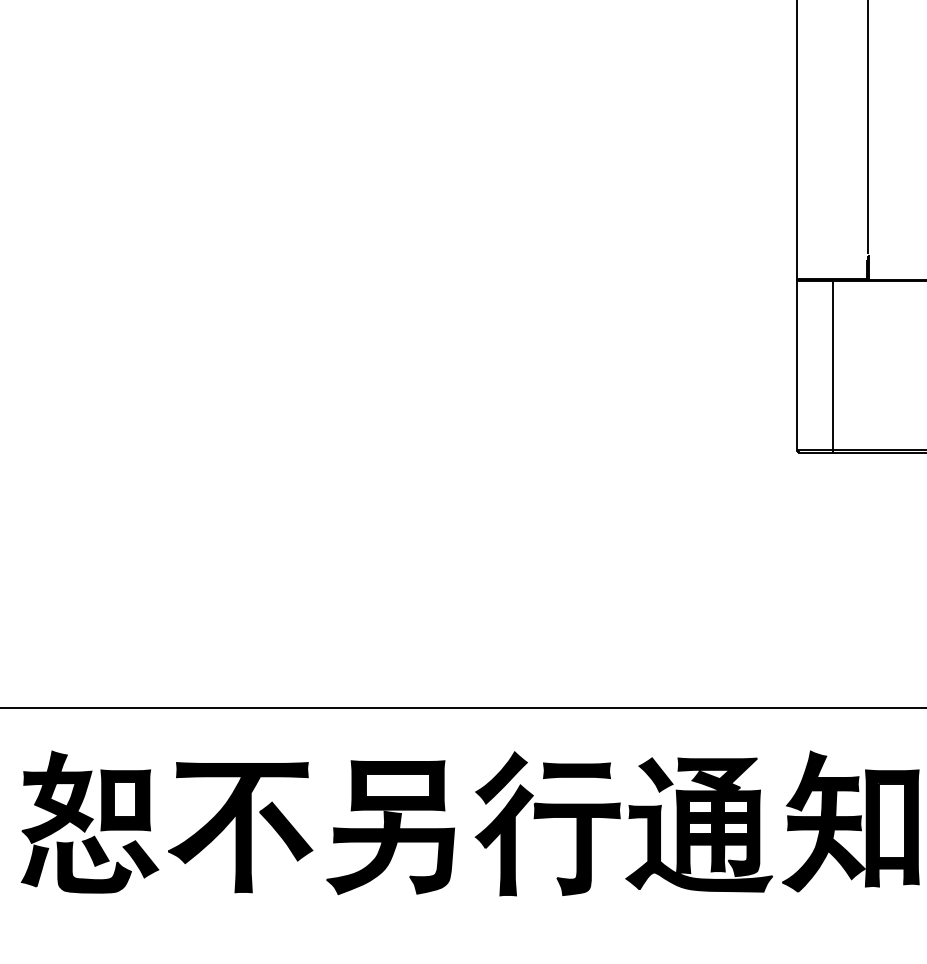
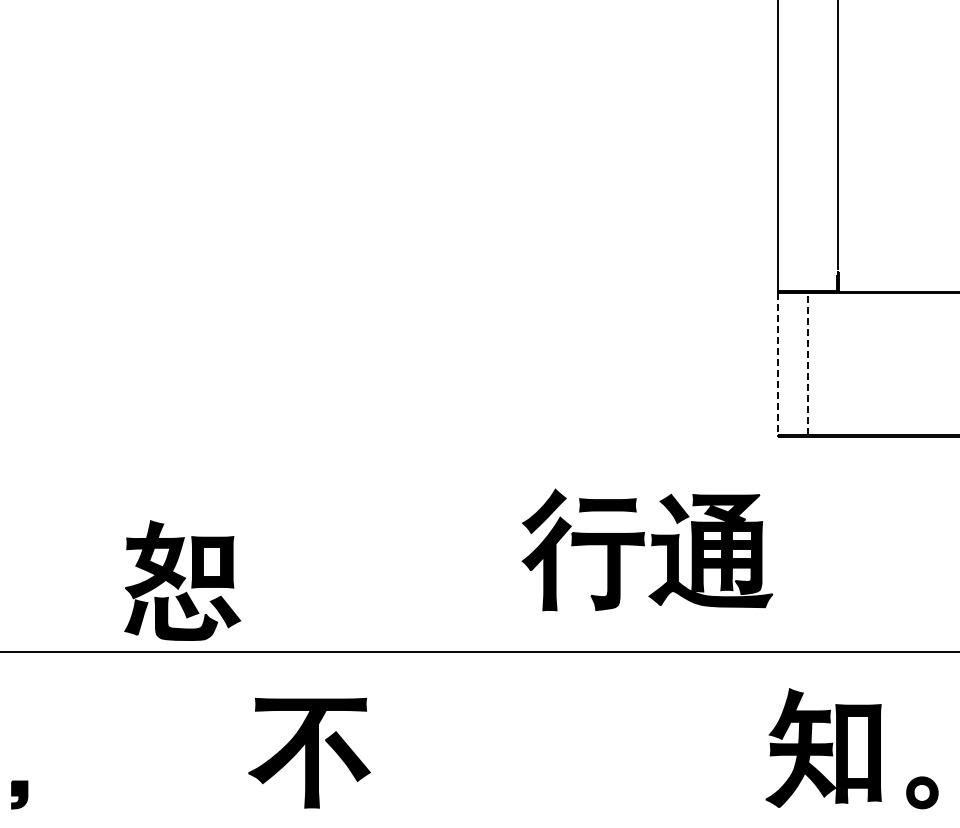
line: (832, 364) -> (808, 363), solid -> dashed
line: (797, 366) -> (778, 364), solid -> dashed
part: (89, 821) -> (182, 580), moved
part: (623, 823) -> (647, 549), moved
part: (390, 827) -> (435, 753), removed

